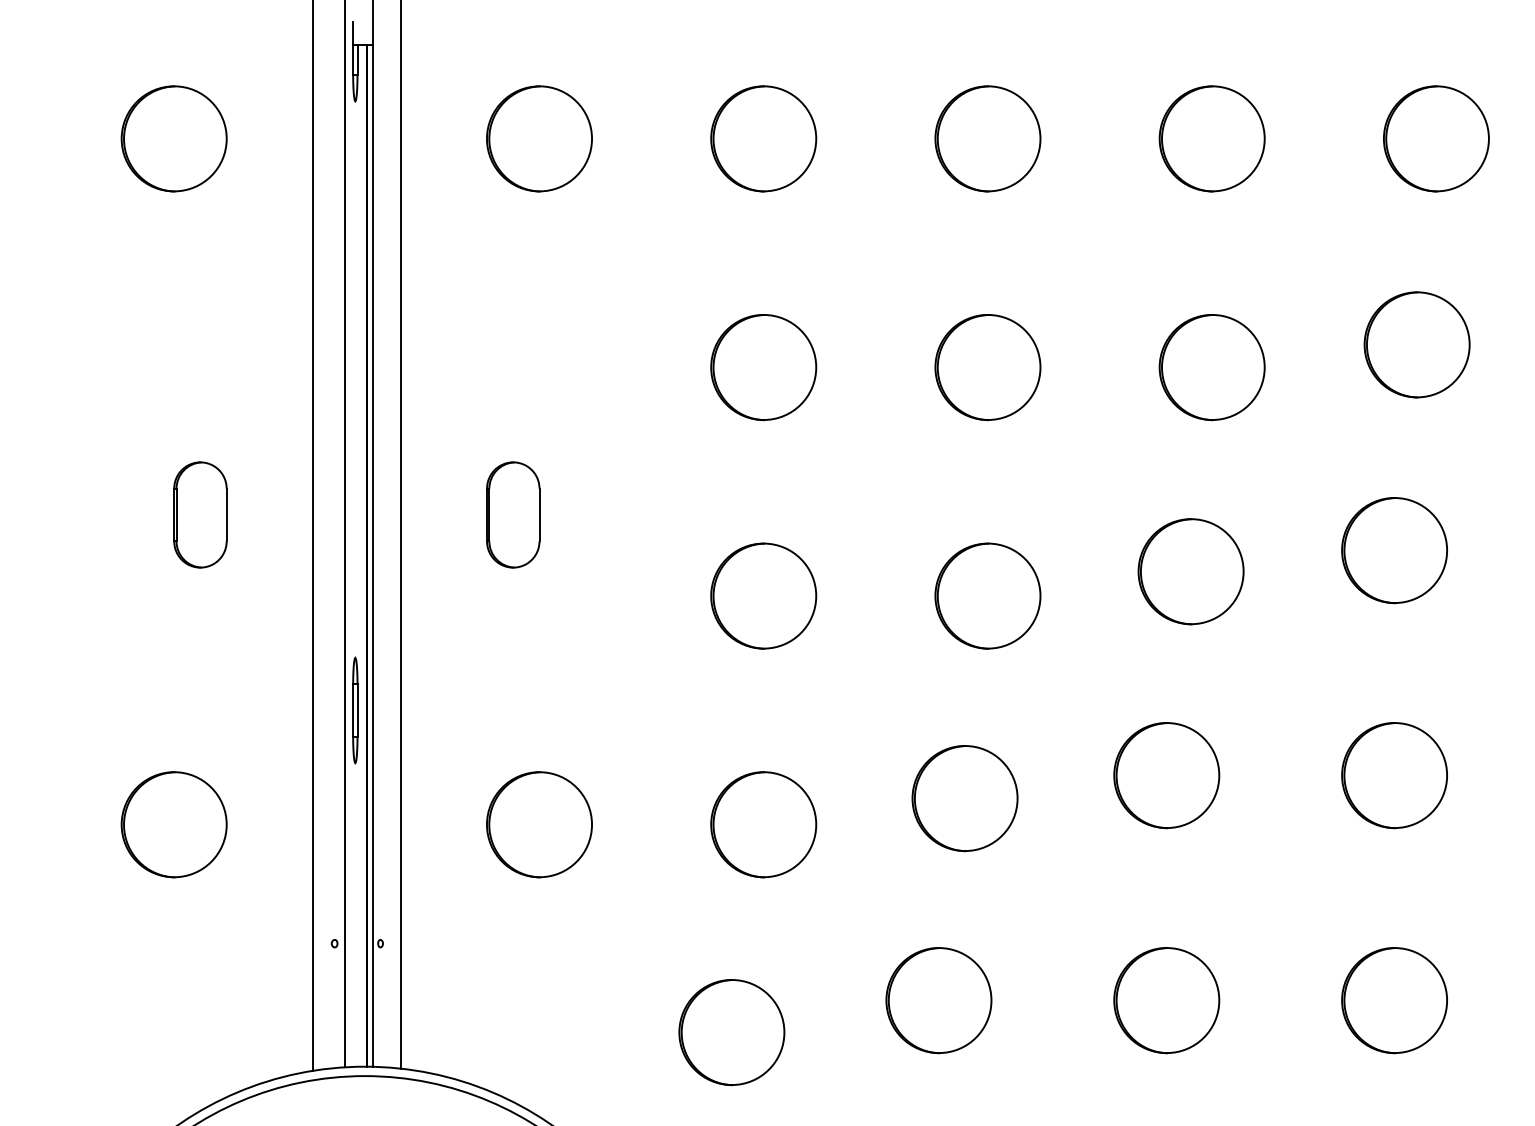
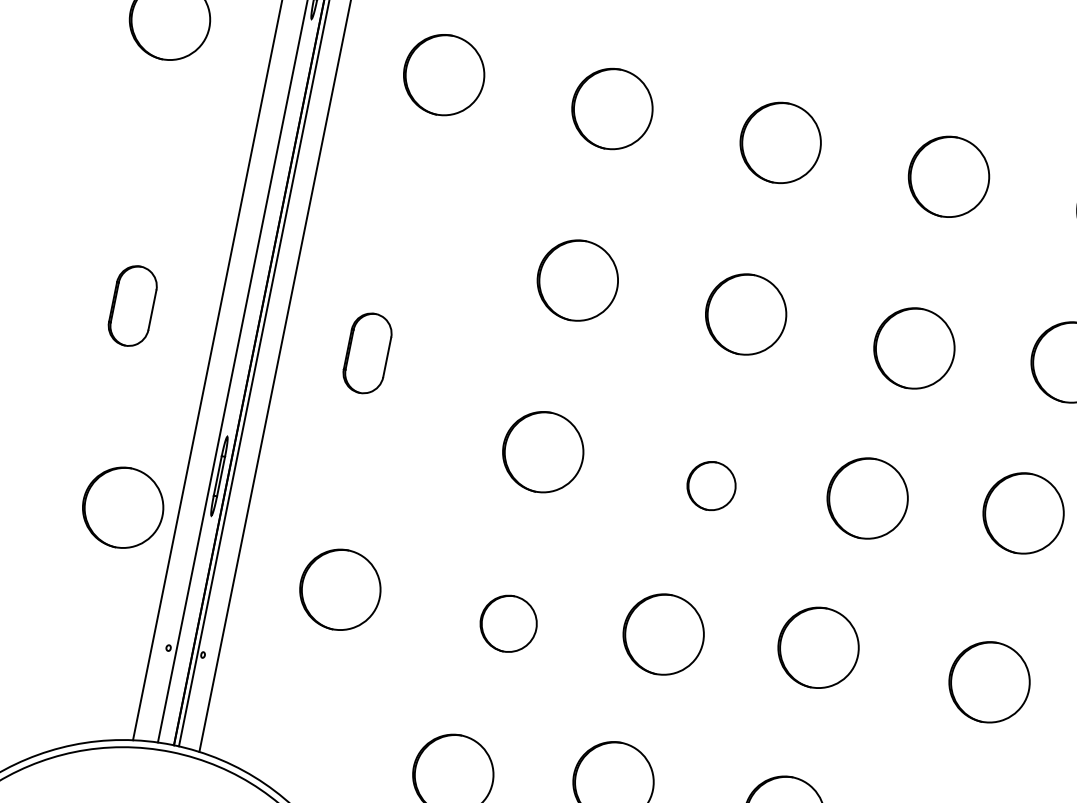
part: (987, 595) -> (711, 485), size x0.6
part: (173, 824) -> (122, 507), moved
part: (763, 824) -> (508, 623), size x0.7

